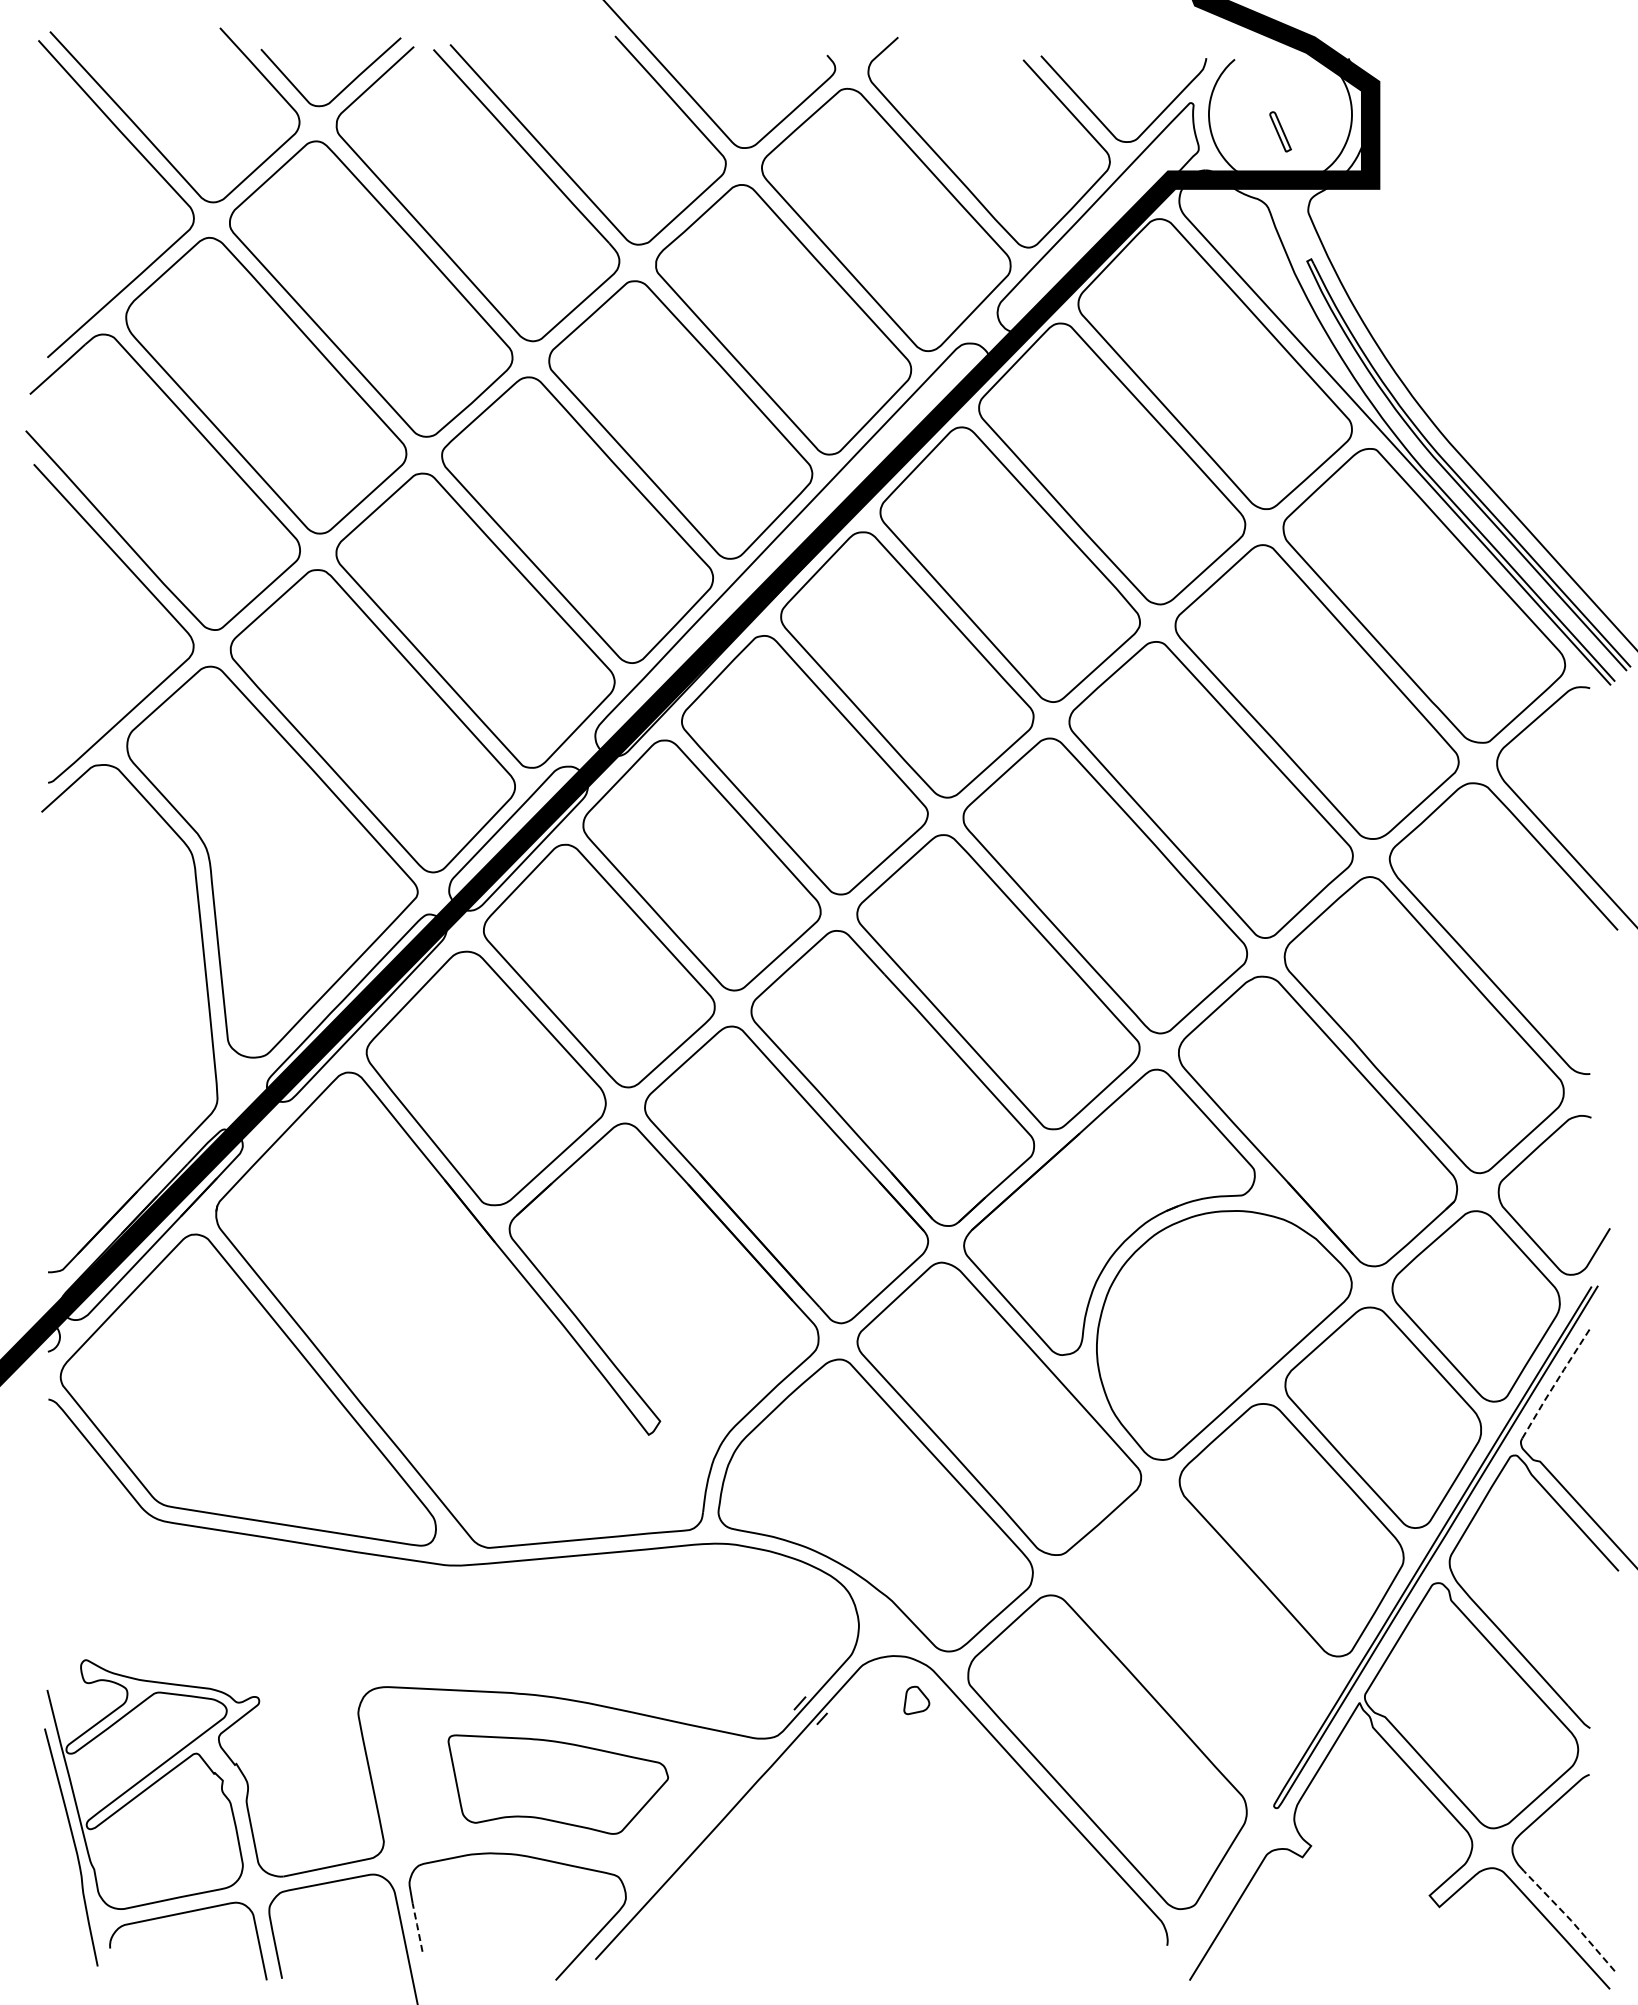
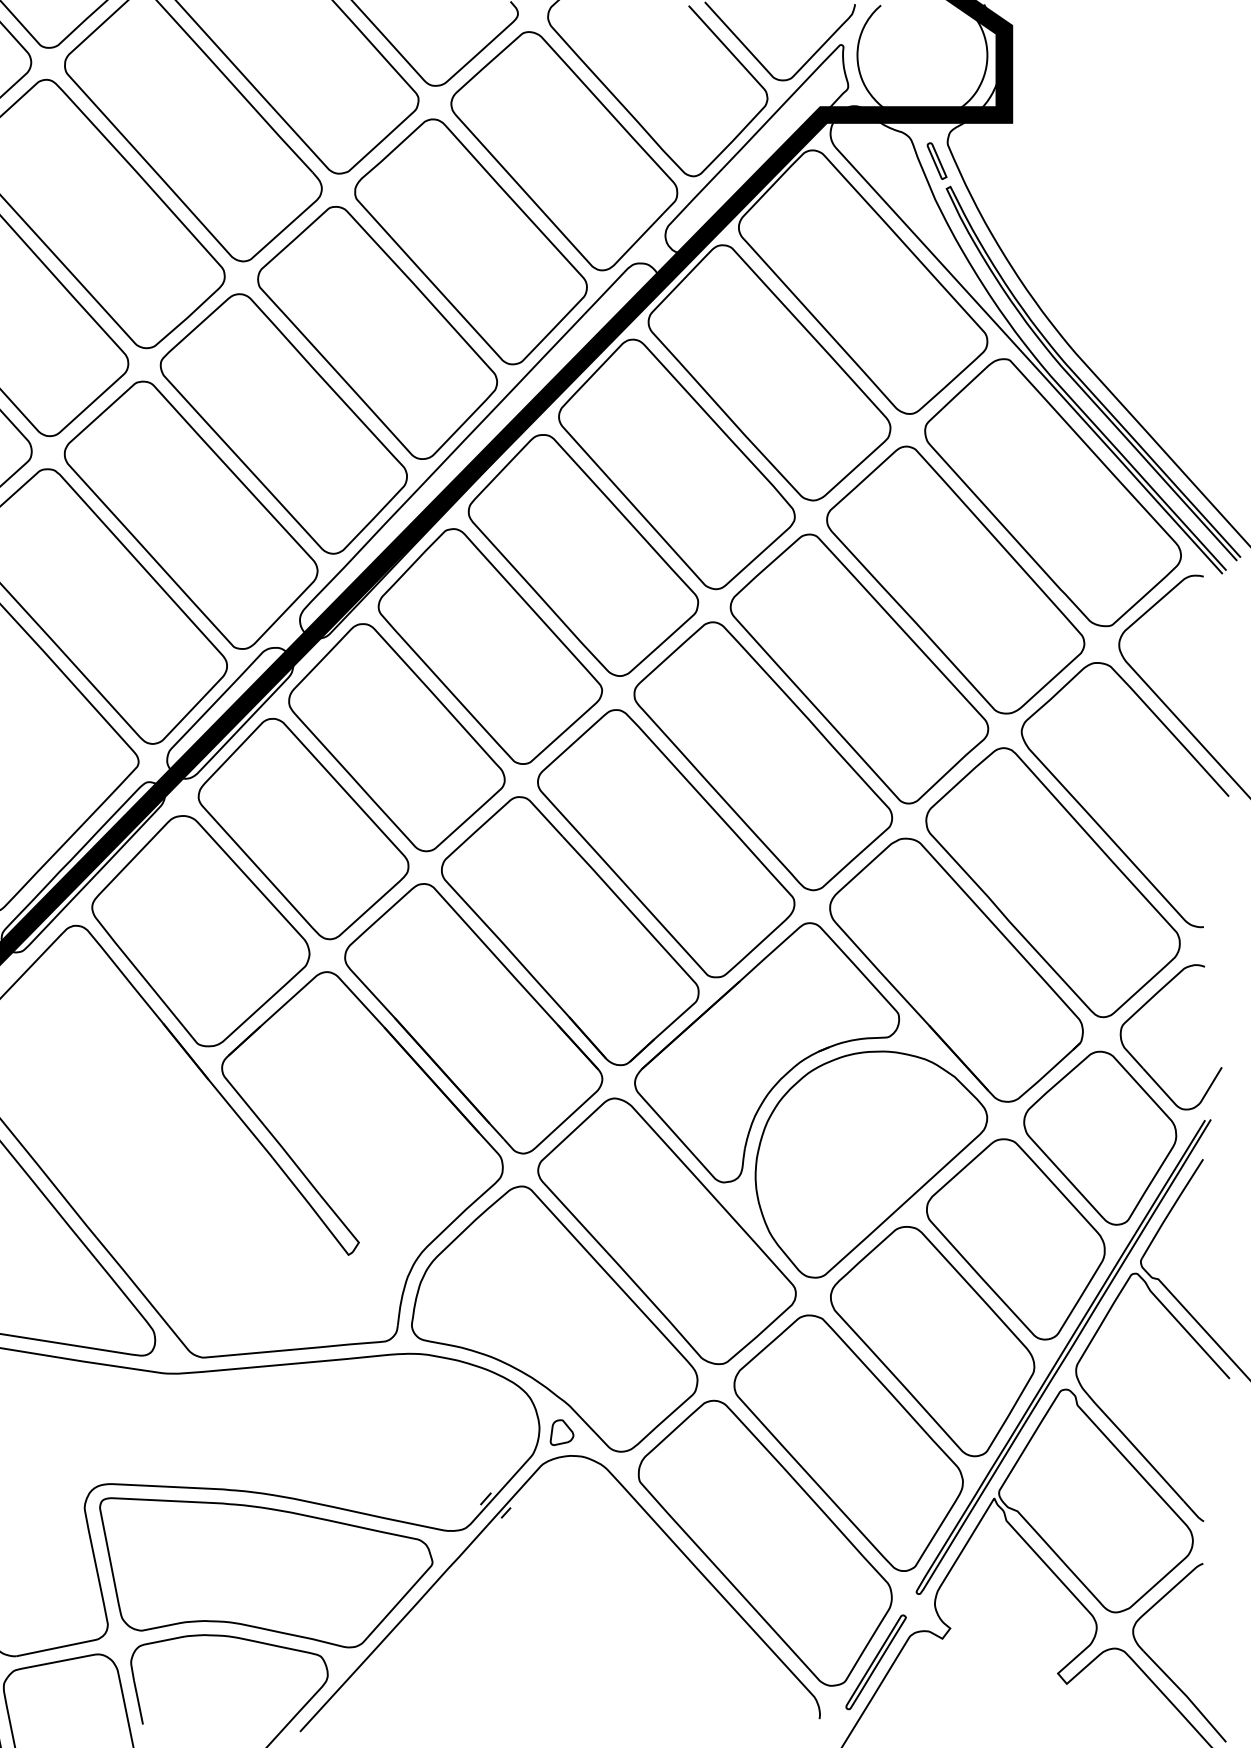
part: (1280, 131) -> (936, 160), moved
line: (1555, 1383) -> (1172, 1208), dashed -> solid
part: (1198, 1641) -> (847, 1442), added
part: (916, 1700) -> (561, 1432), moved
part: (558, 1784) -> (266, 1572), size x1.67
part: (1229, 1882) -> (876, 1661), added
line: (1570, 1920) -> (1185, 1696), dashed -> solid
line: (417, 1926) -> (138, 1701), dashed -> solid

